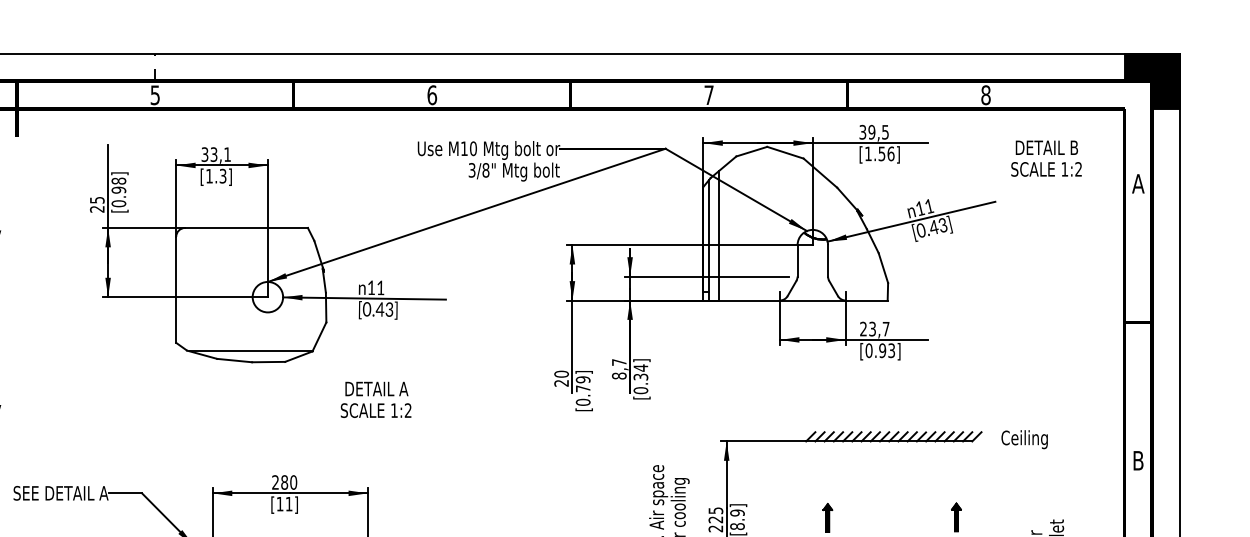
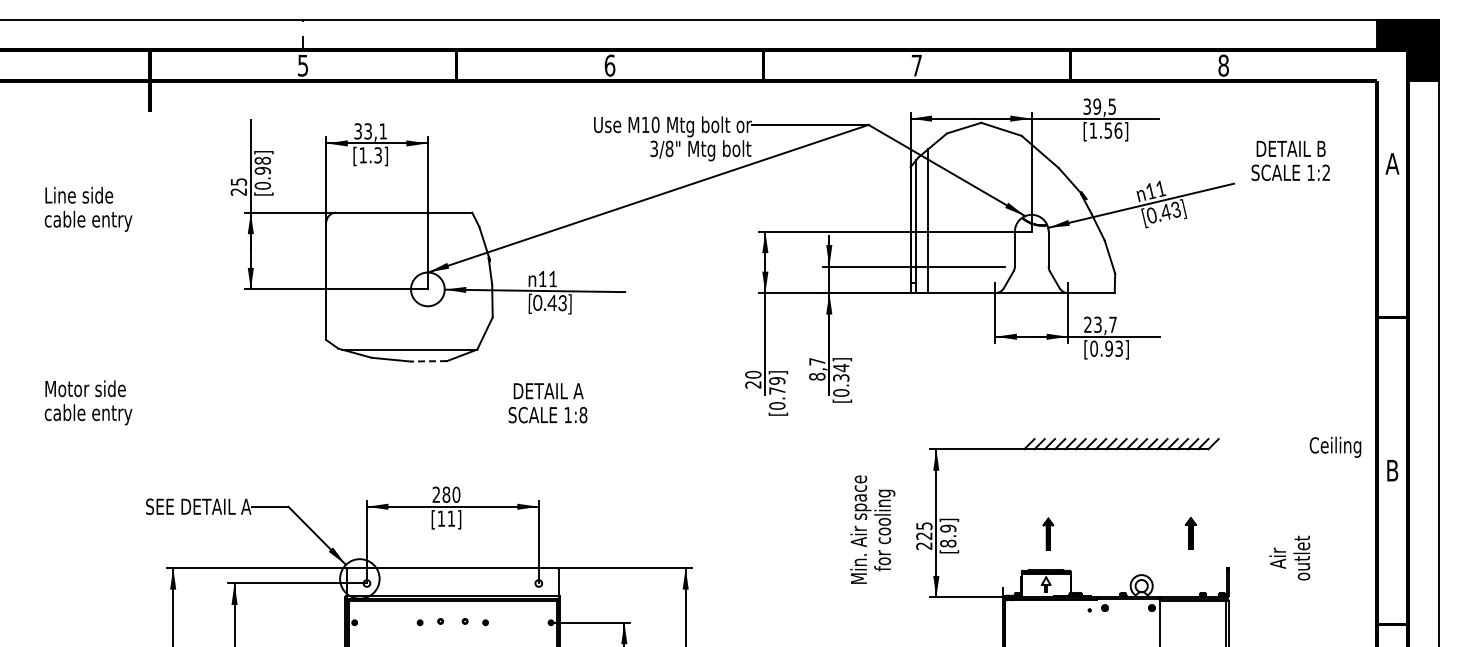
text: (1046, 158) -> (1290, 160), moved
line: (268, 362) -> (428, 361), solid -> dashed
text: (408, 410) -> (583, 415), 1:2 -> 1:8
text: (1024, 438) -> (1335, 446), moved

